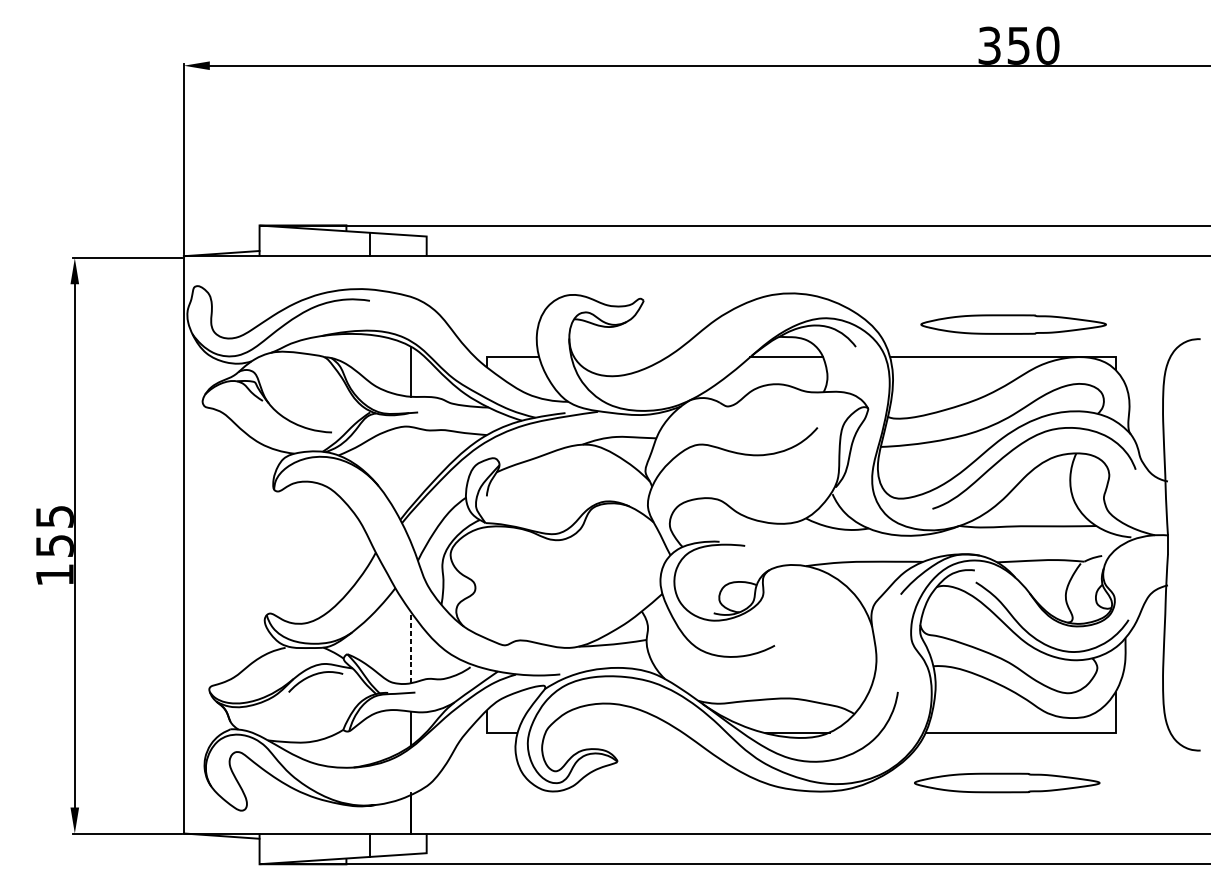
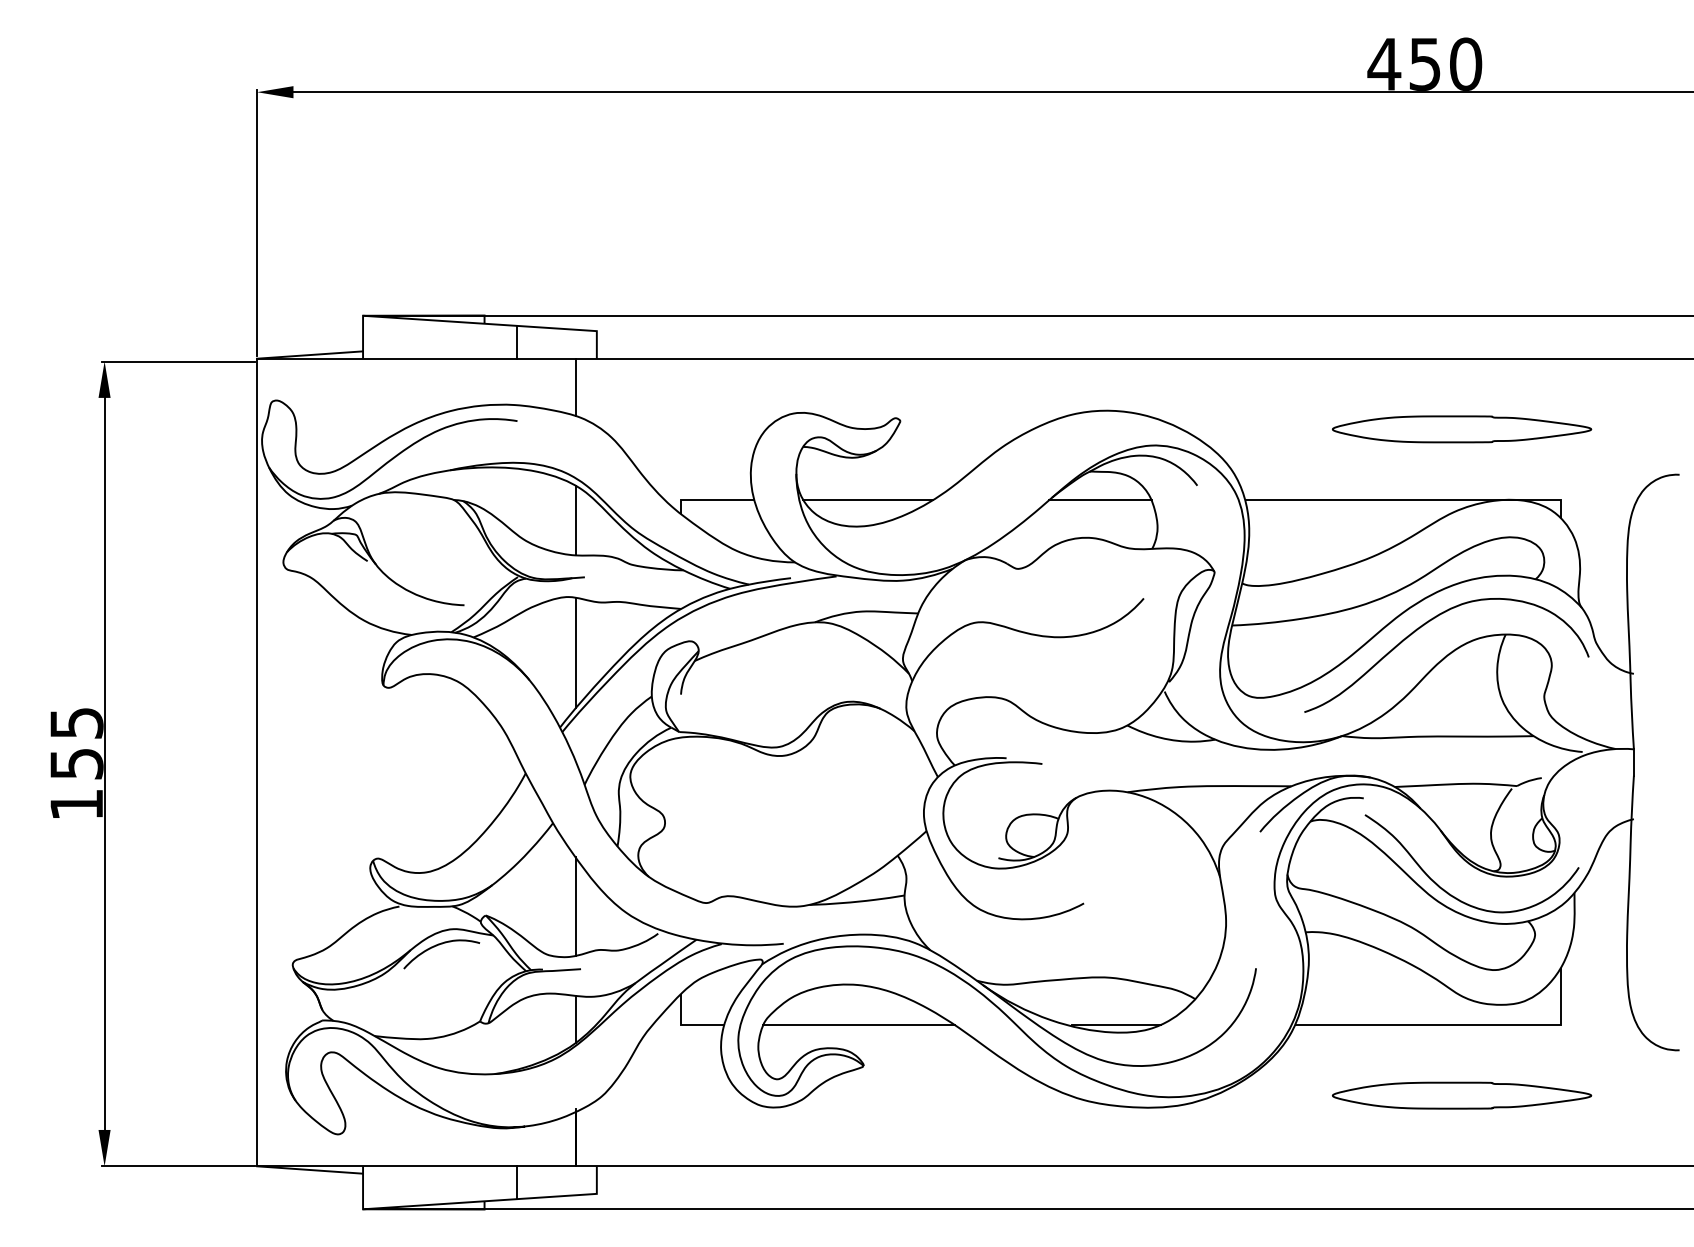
text: (989, 45) -> (1384, 63), 350 -> 450
line: (411, 276) -> (575, 386), added
part: (1013, 324) -> (1461, 429), moved
line: (620, 356) -> (868, 499), added
line: (411, 466) -> (575, 652), added
line: (411, 647) -> (575, 906), dashed -> solid
line: (613, 732) -> (858, 1025), added
part: (1007, 782) -> (1462, 1095), moved

